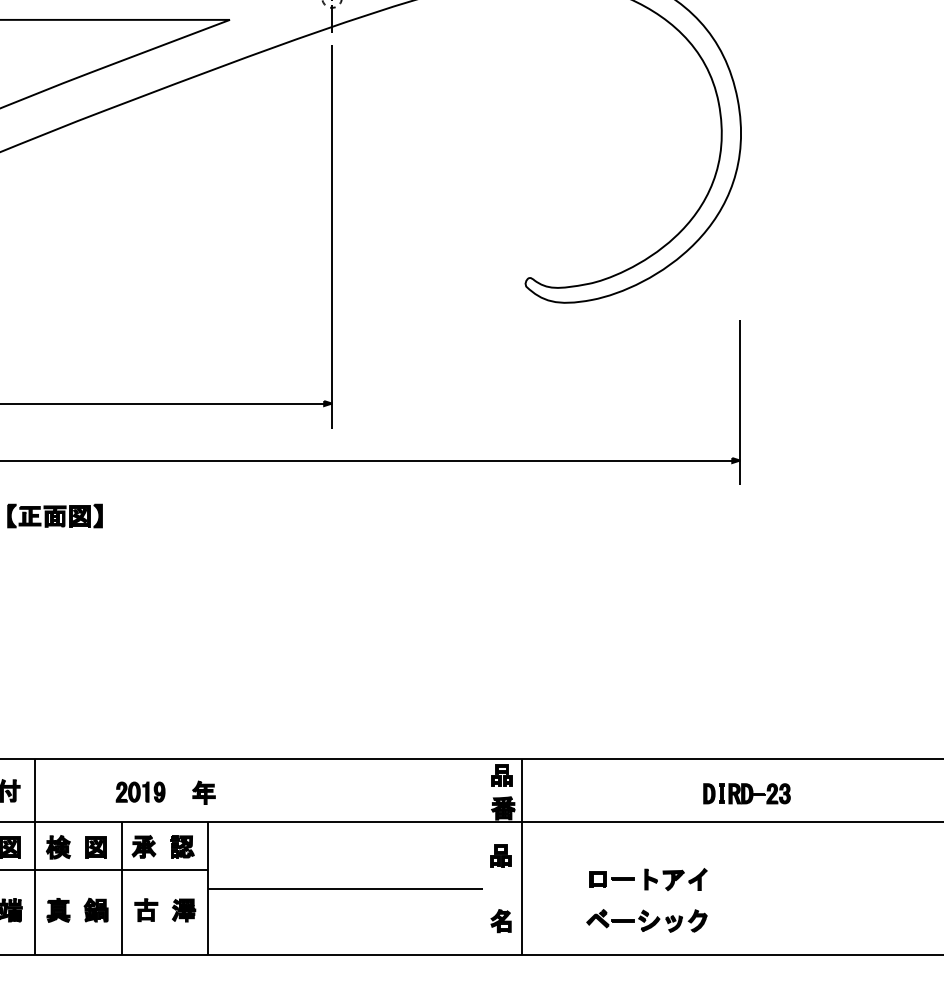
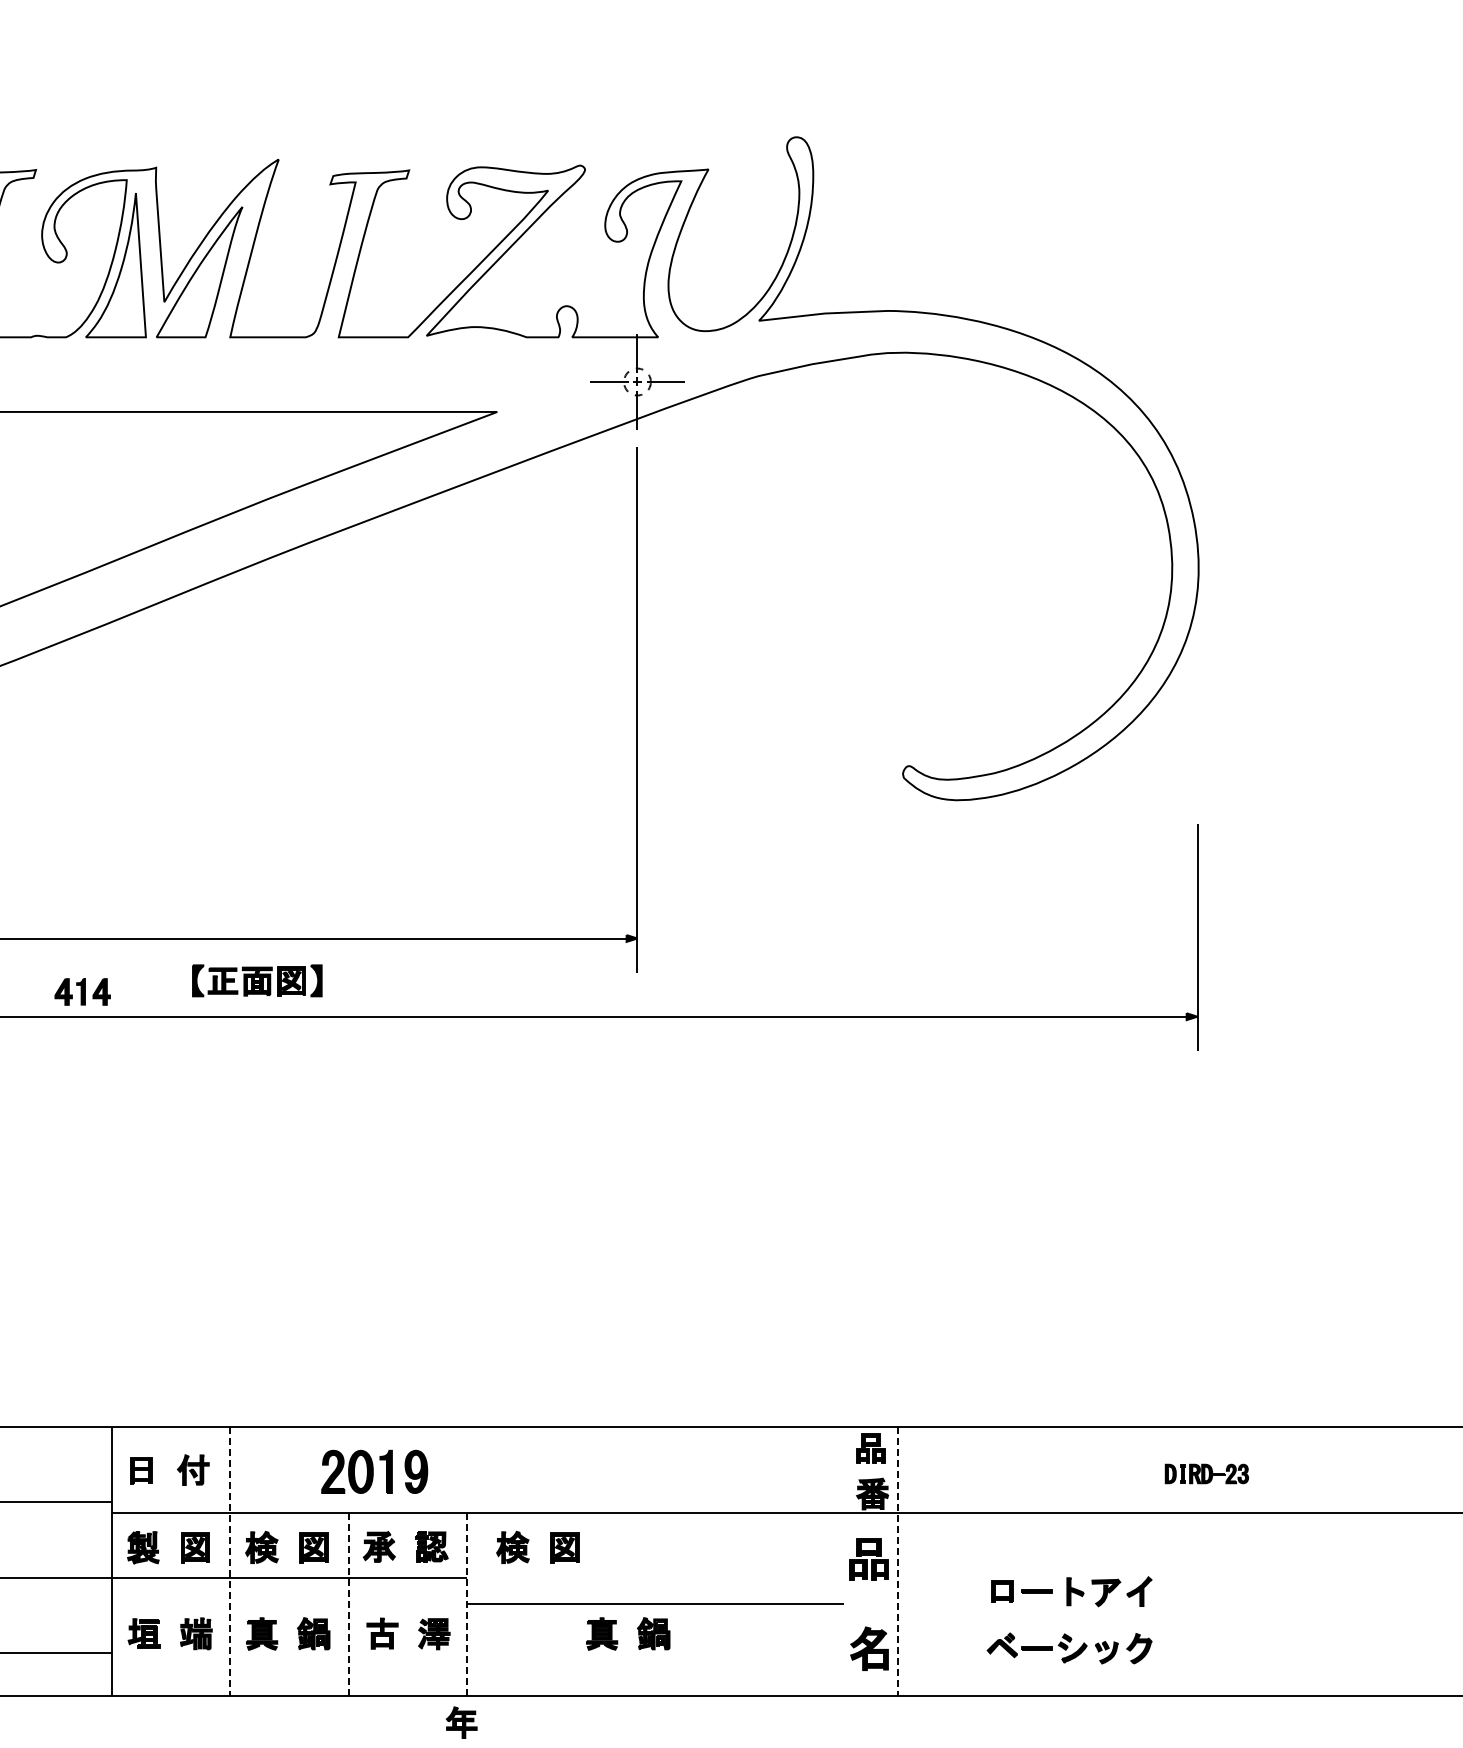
part: (55, 515) -> (257, 980), moved
part: (140, 791) -> (374, 1471), size x1.6
part: (203, 792) -> (461, 1722), moved
part: (746, 793) -> (1206, 1473), size x0.7
part: (252, 843) -> (528, 1542), added
part: (501, 855) -> (869, 1558), size x1.4
line: (35, 857) -> (230, 1561), solid -> dashed
line: (521, 857) -> (897, 1561), solid -> dashed
line: (121, 888) -> (348, 1604), solid -> dashed
line: (208, 888) -> (467, 1604), solid -> dashed
part: (332, 907) -> (637, 1629), added
part: (501, 920) -> (869, 1648), size x1.4

